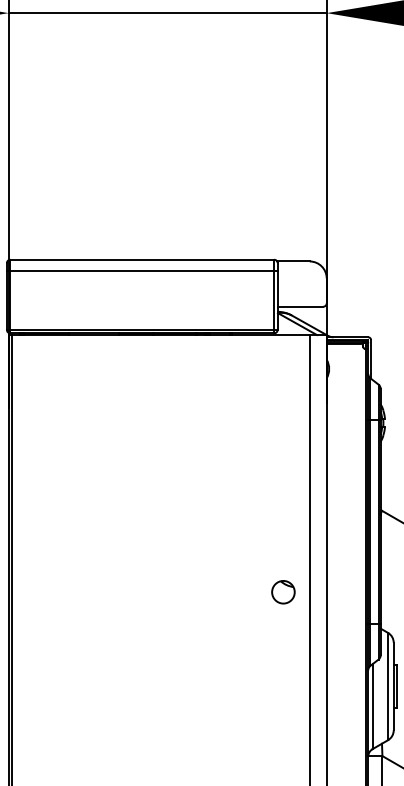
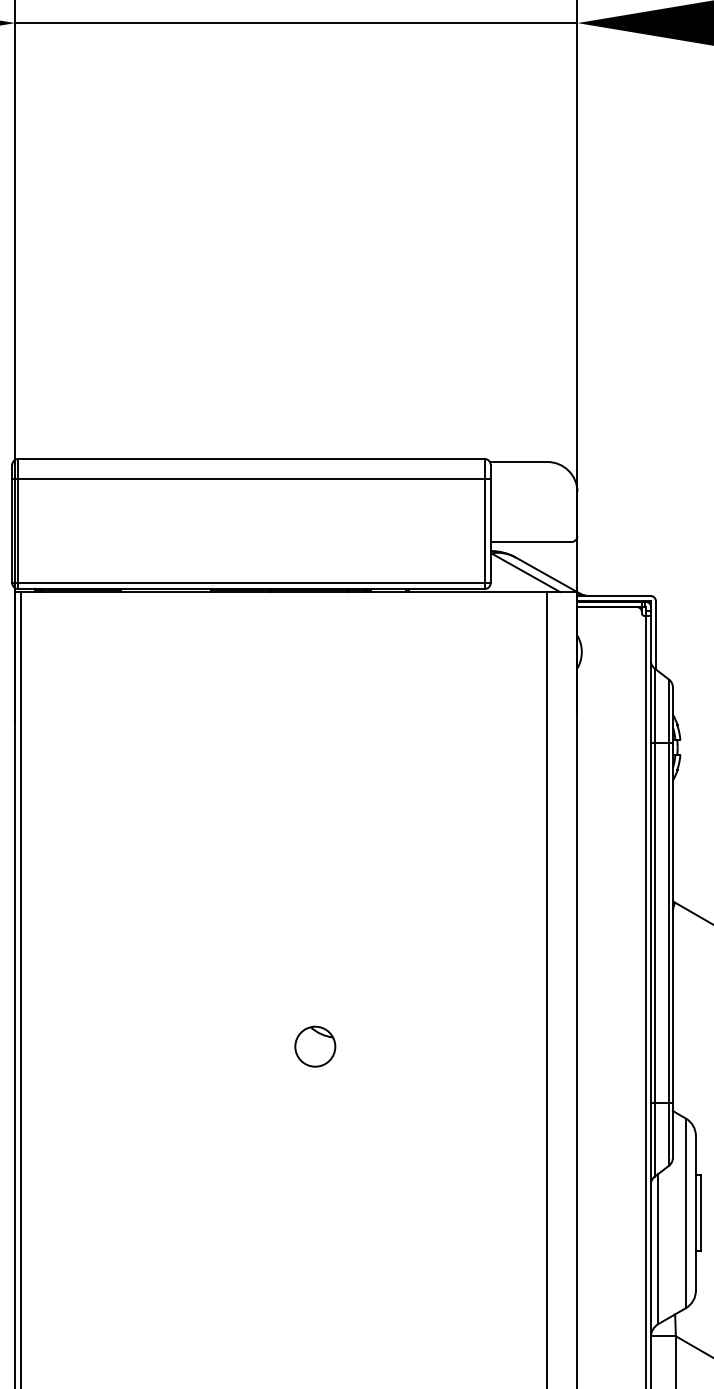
part: (283, 592) -> (315, 1047), moved

